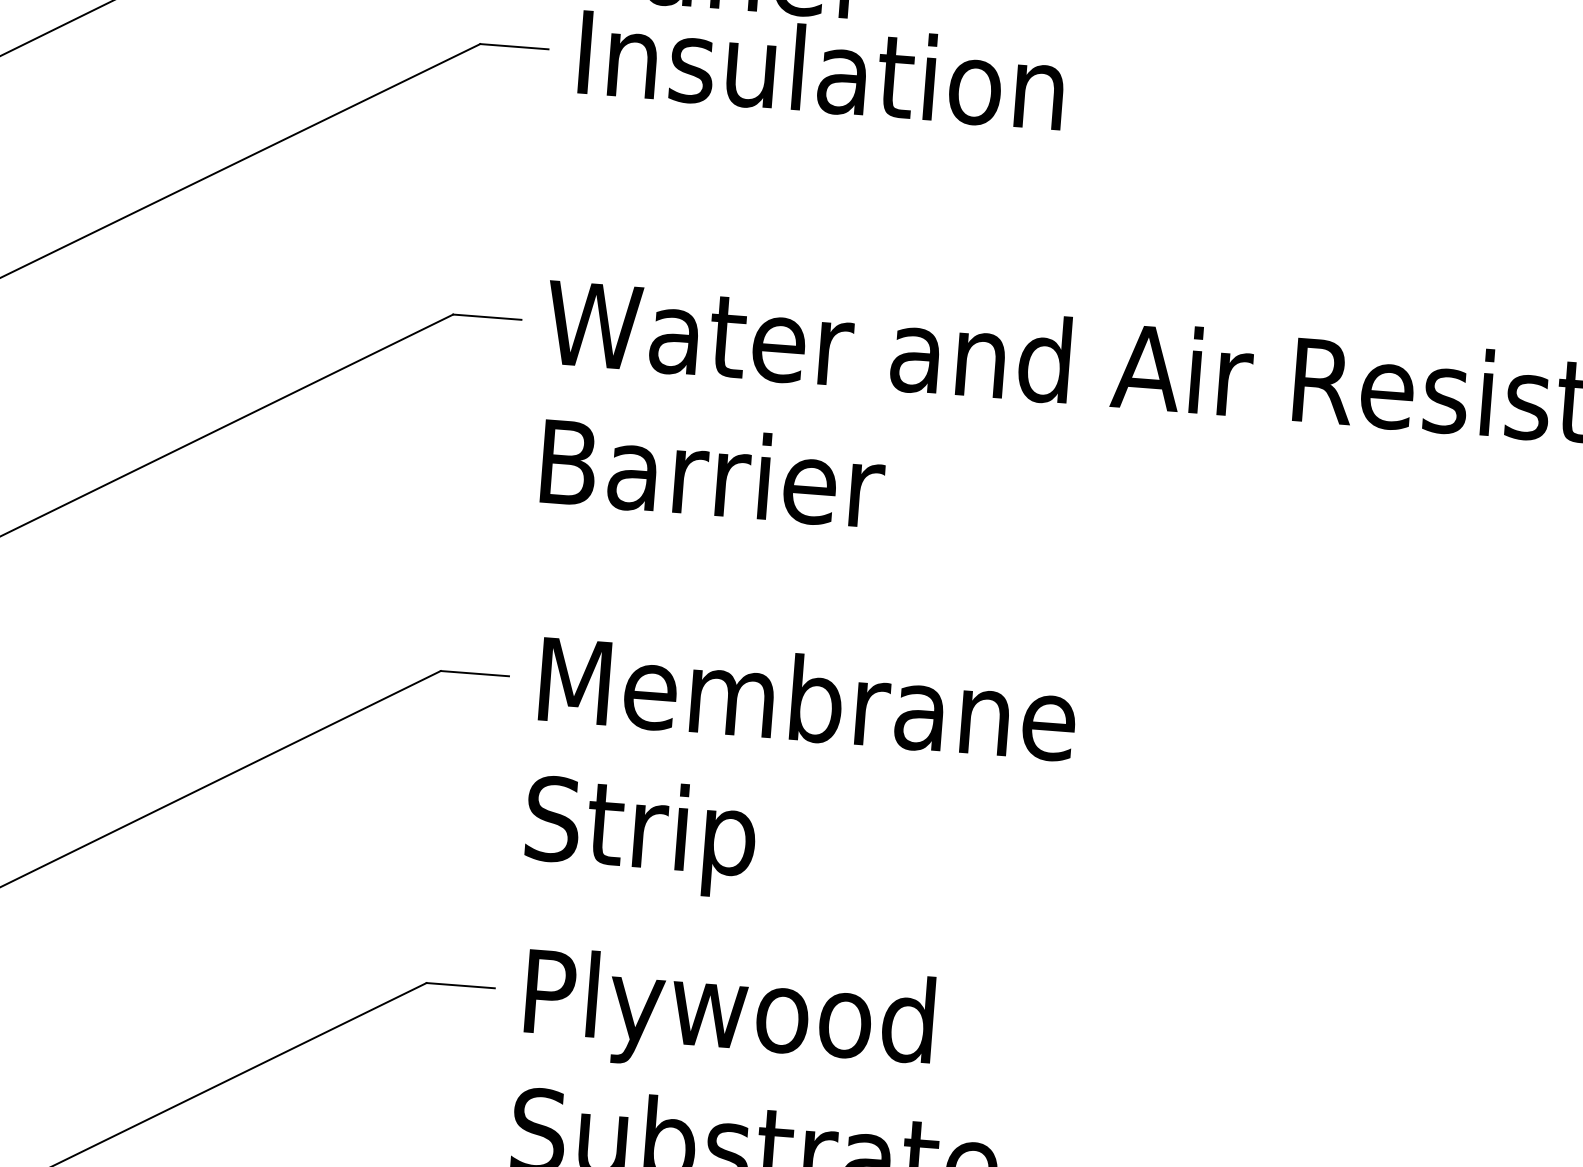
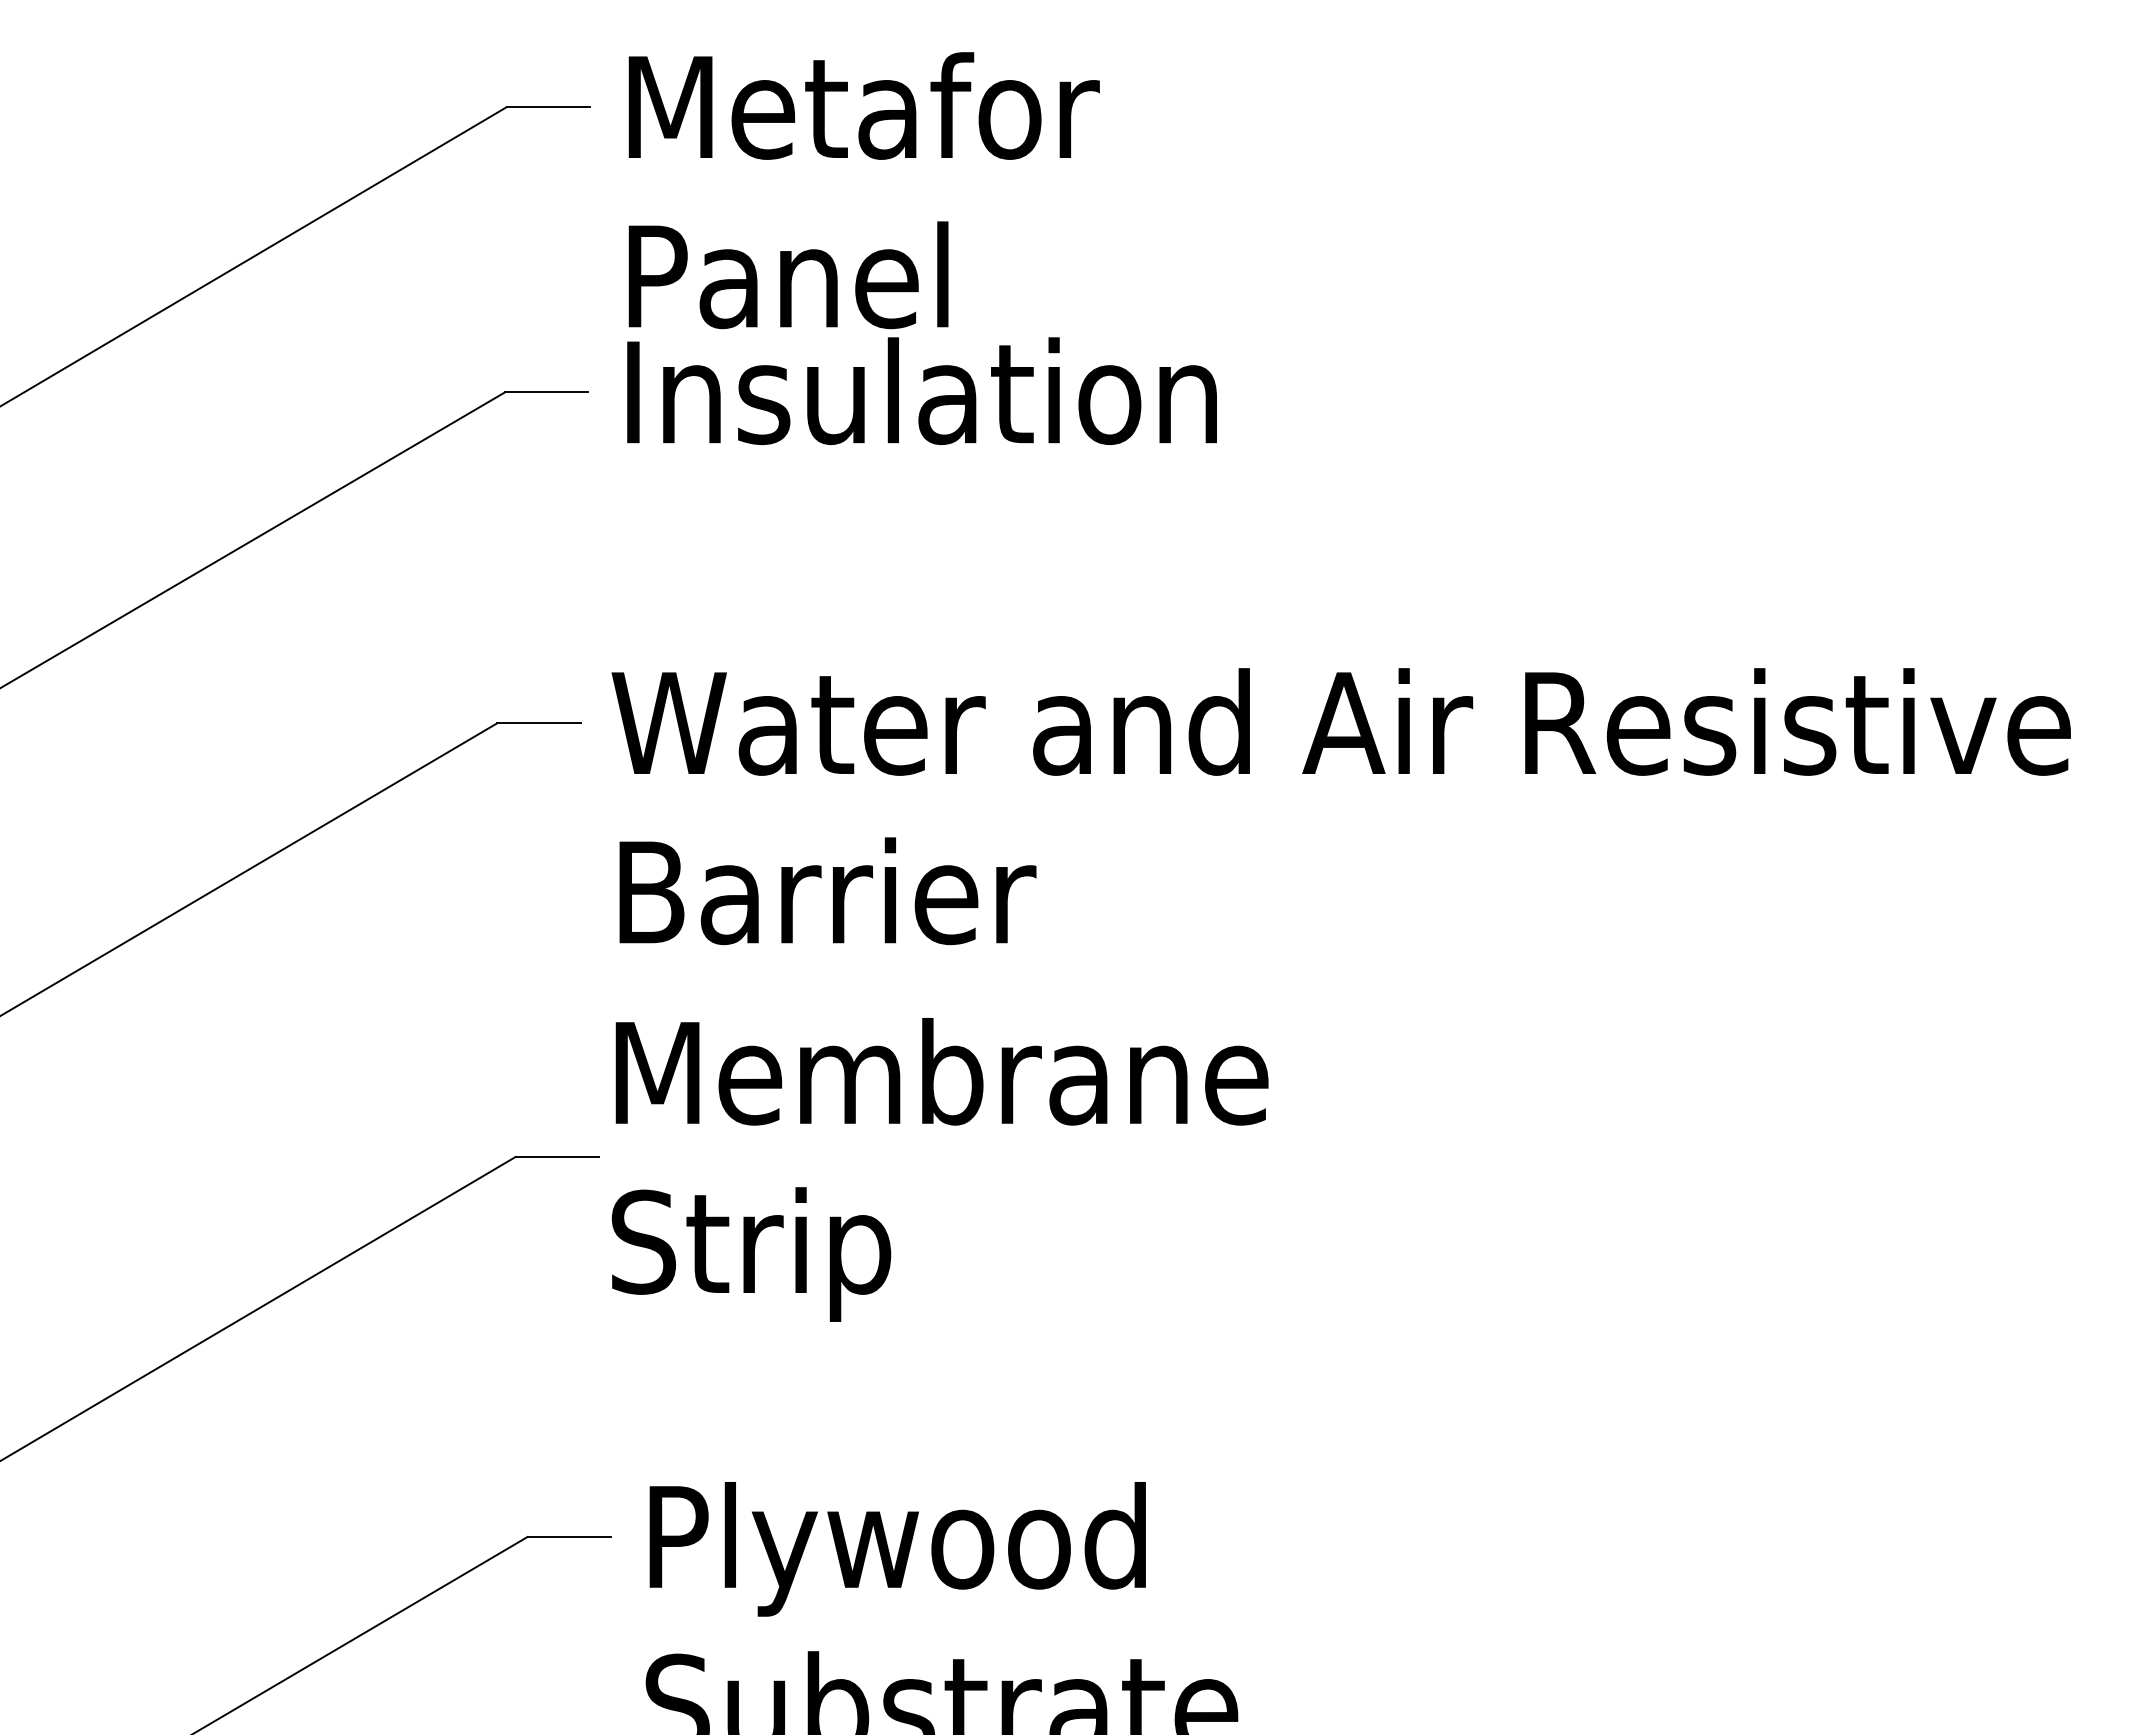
text: (799, 778) -> (939, 1169), moved

